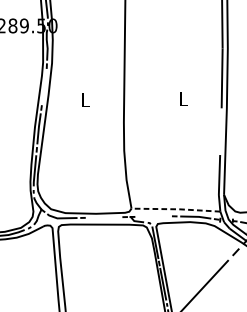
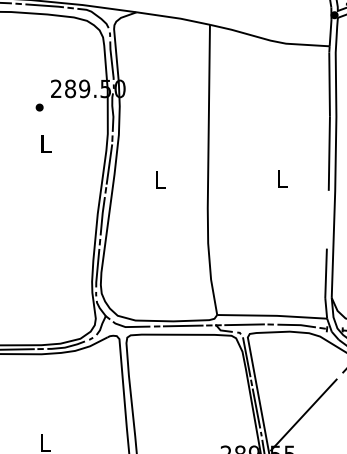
line: (44, 87) -> (109, 164), added
line: (177, 209) -> (273, 315), dashed -> solid
line: (153, 216) -> (244, 324), added
line: (103, 217) -> (182, 325), added

